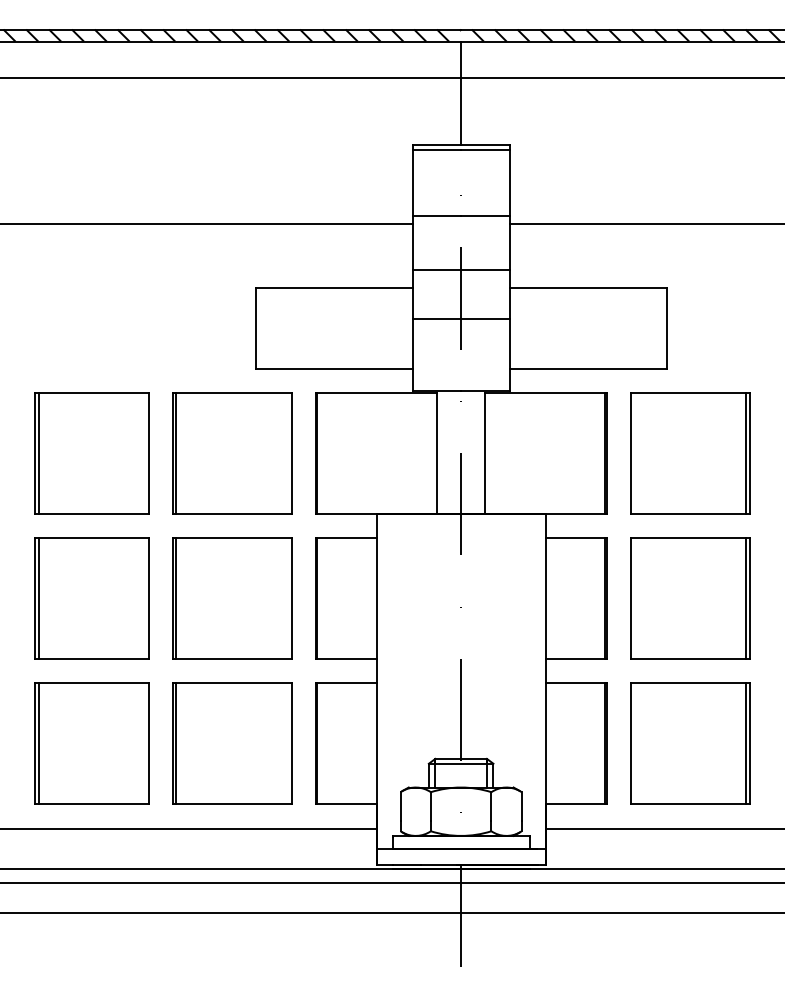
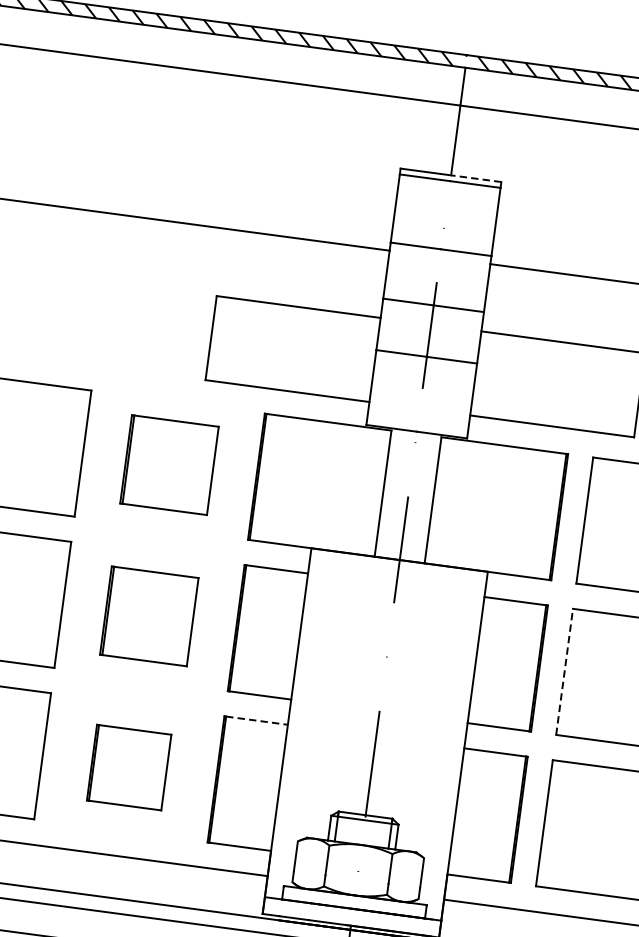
line: (484, 144) -> (475, 178), solid -> dashed
part: (232, 453) -> (169, 465), size x0.7
part: (232, 598) -> (149, 616), size x0.7
line: (630, 598) -> (564, 671), solid -> dashed
line: (346, 683) -> (256, 720), solid -> dashed
part: (232, 743) -> (129, 767), size x0.6

